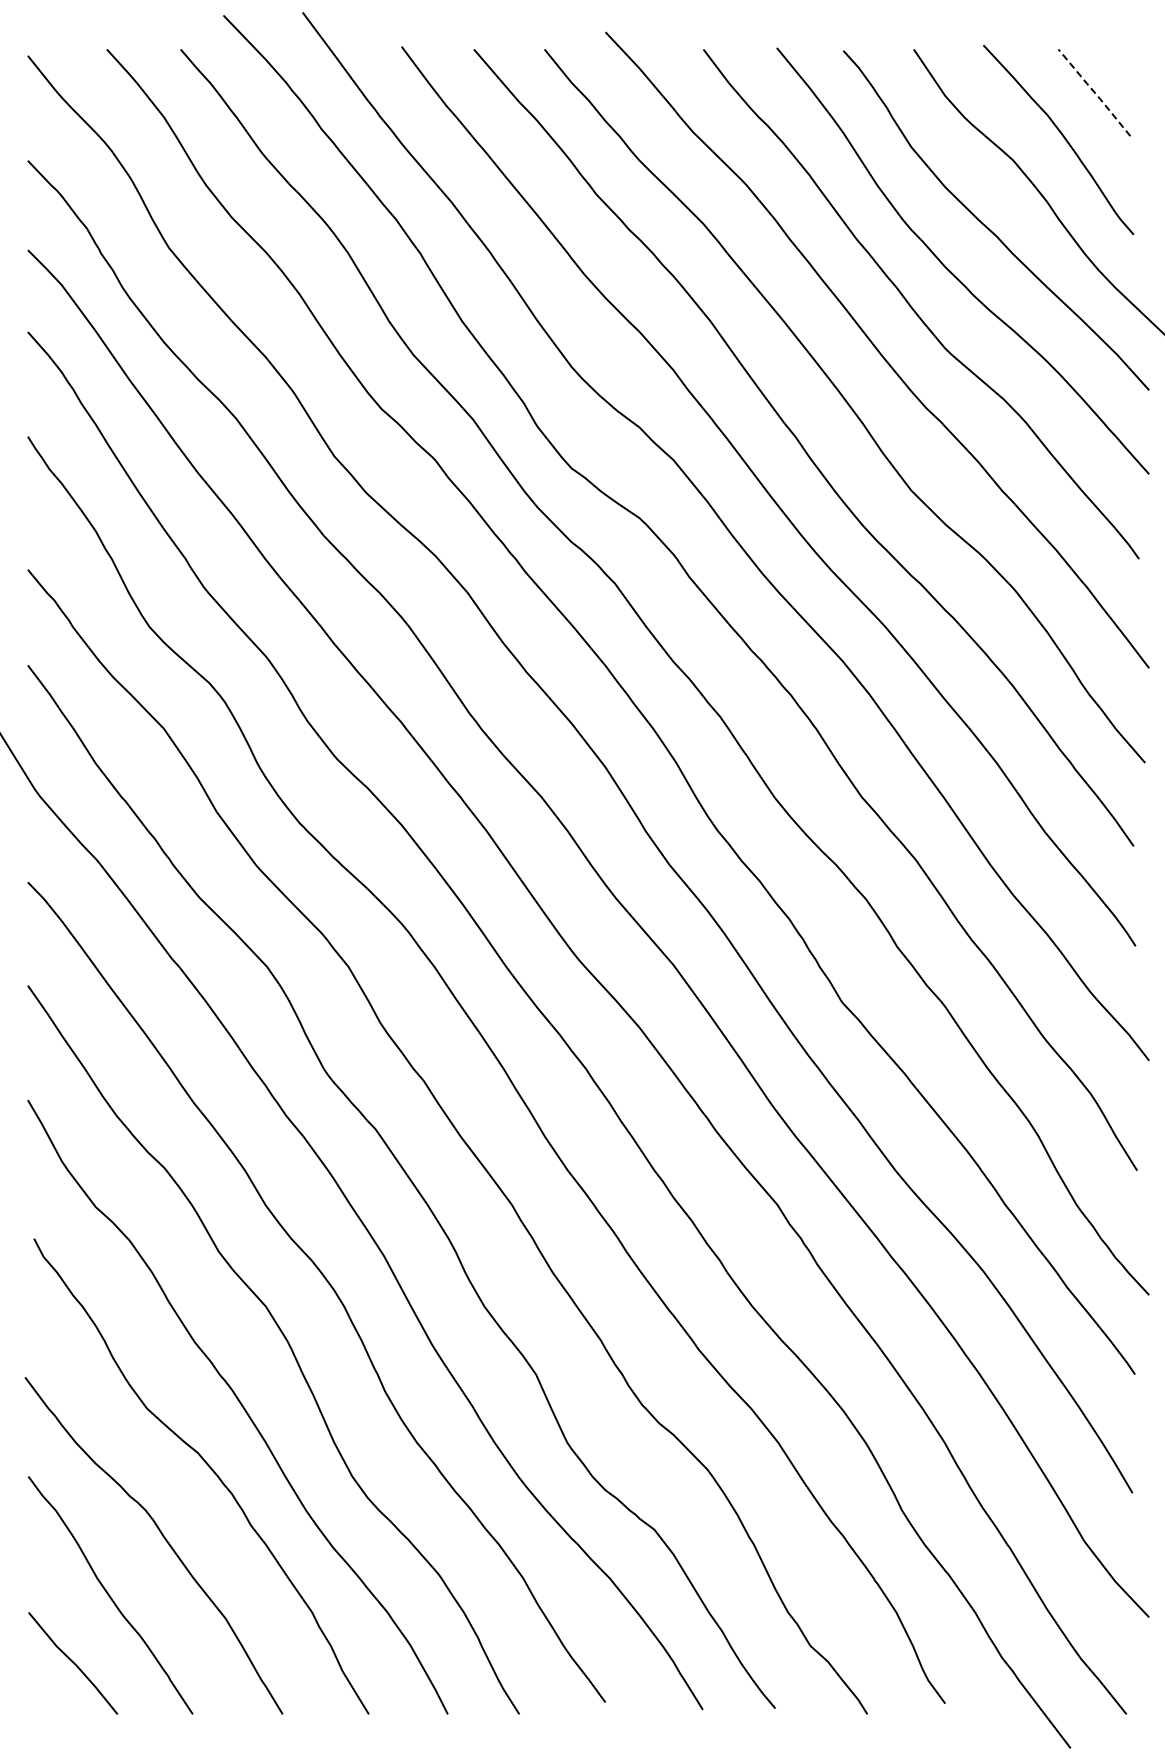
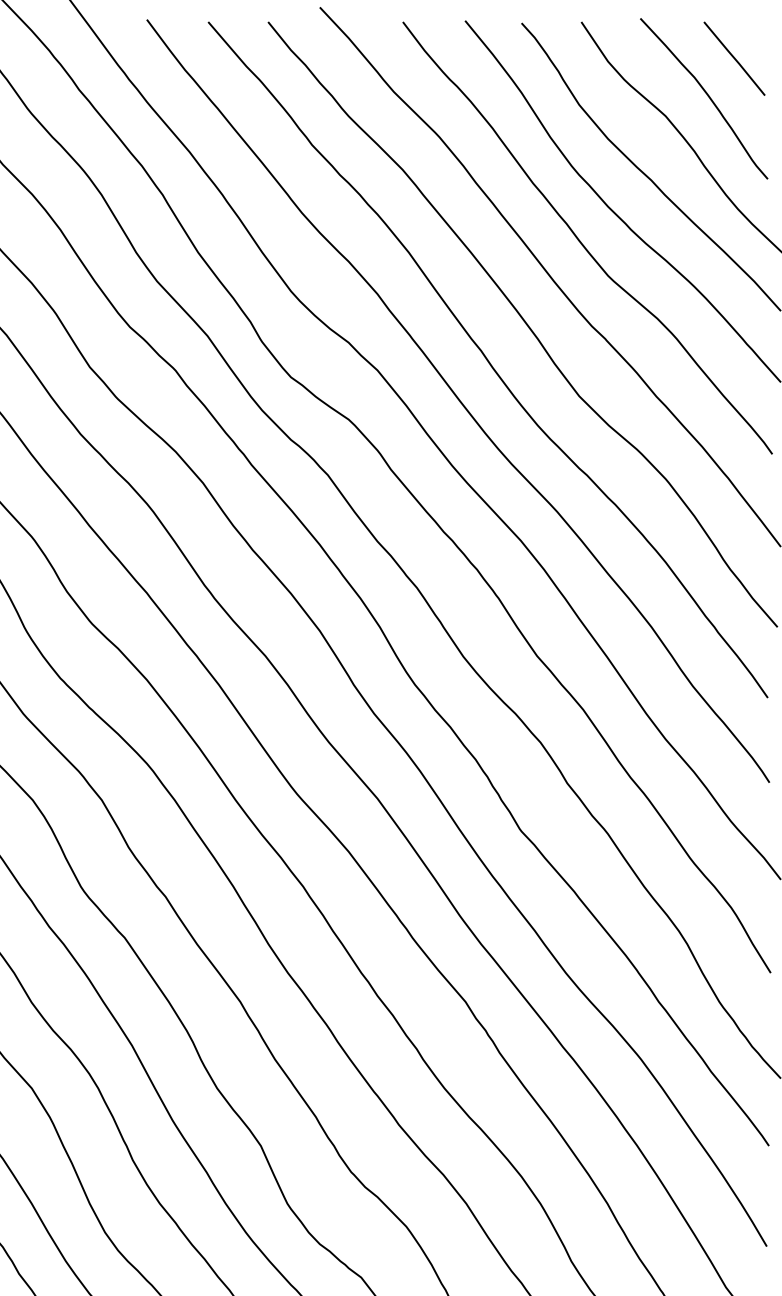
line: (1094, 92) -> (734, 58), dashed -> solid

